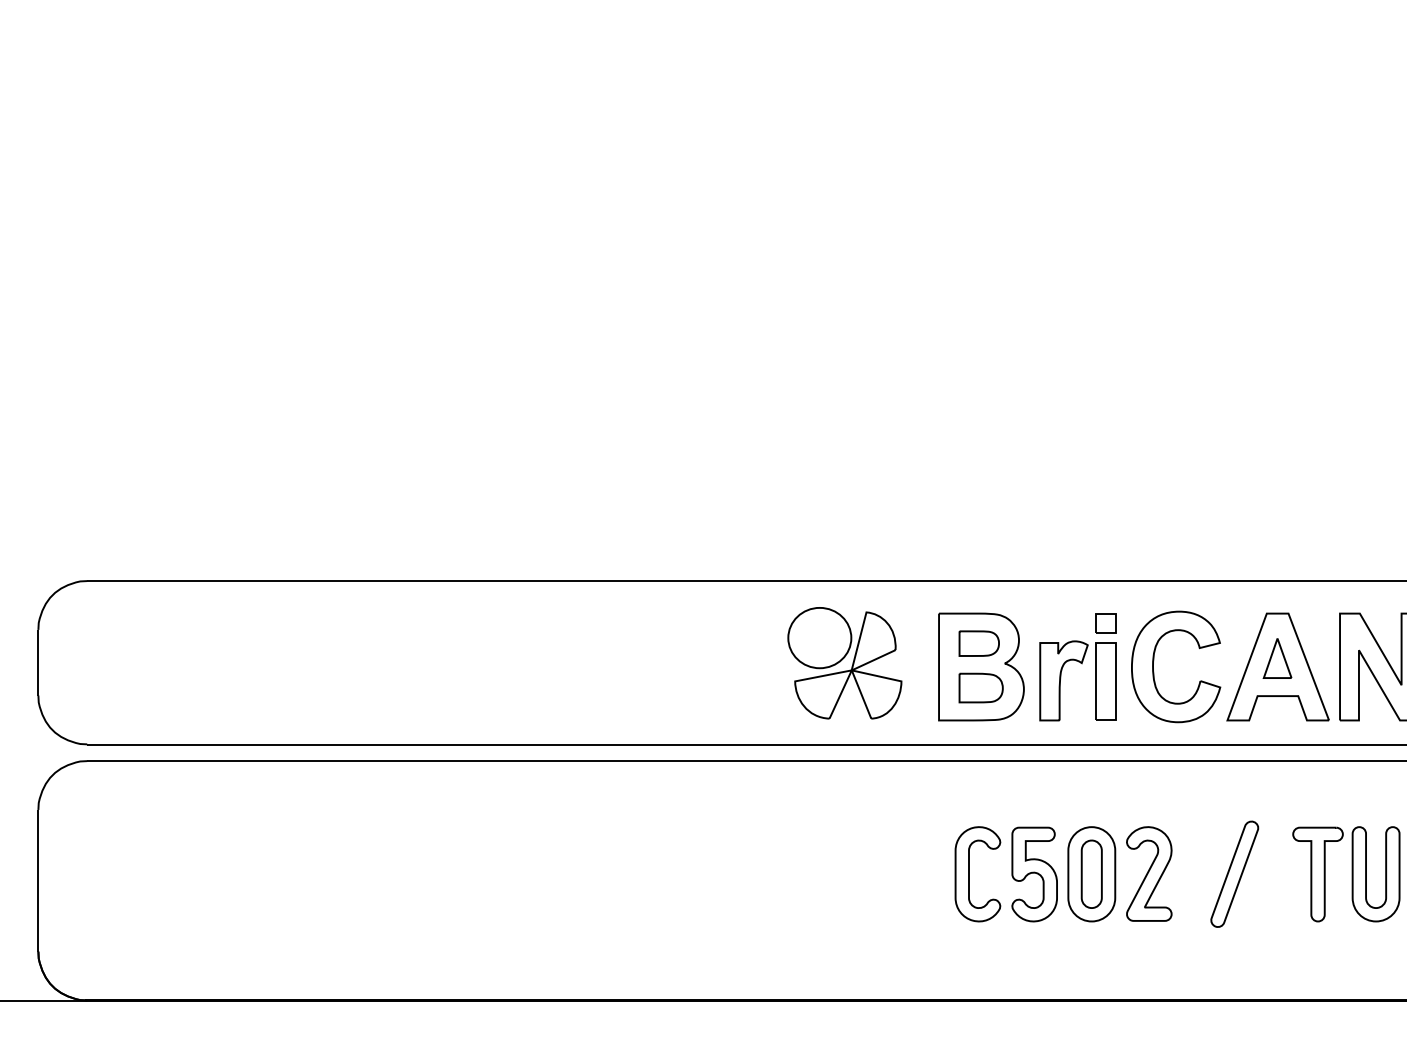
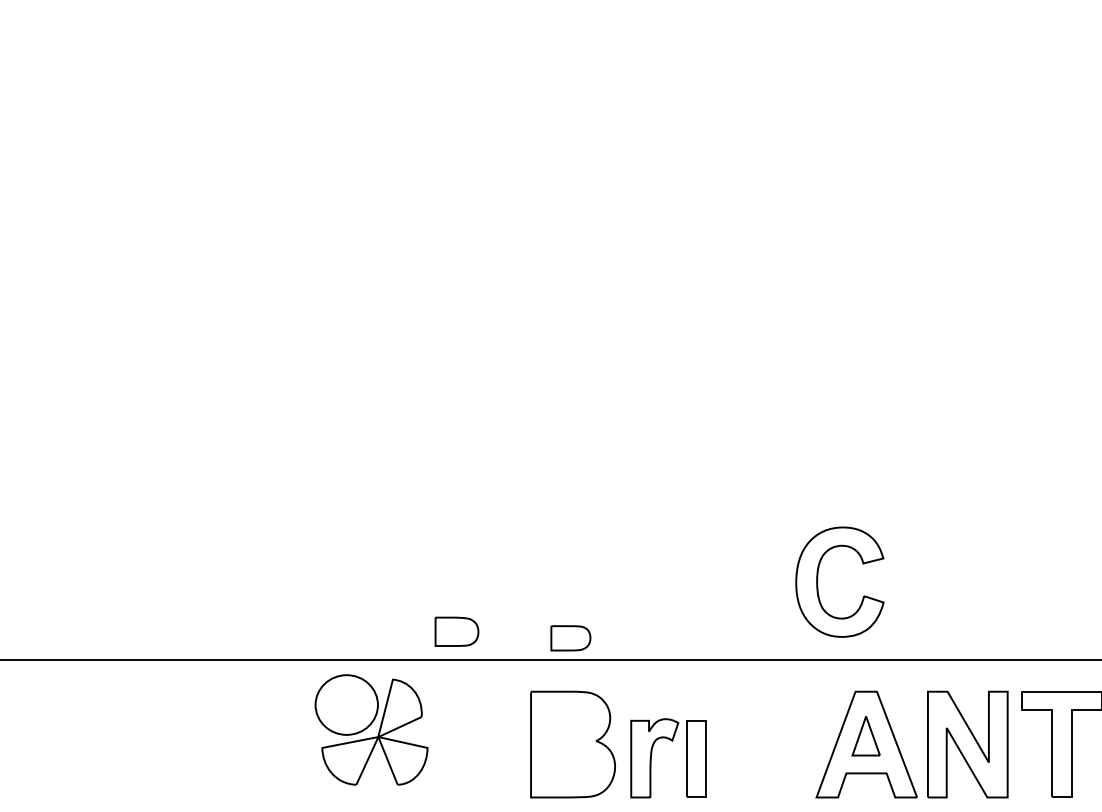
part: (1105, 623) -> (695, 701), removed
part: (978, 643) -> (570, 638), moved
part: (1154, 660) -> (818, 575), moved
part: (844, 663) -> (371, 730), moved
part: (980, 687) -> (456, 631), moved

